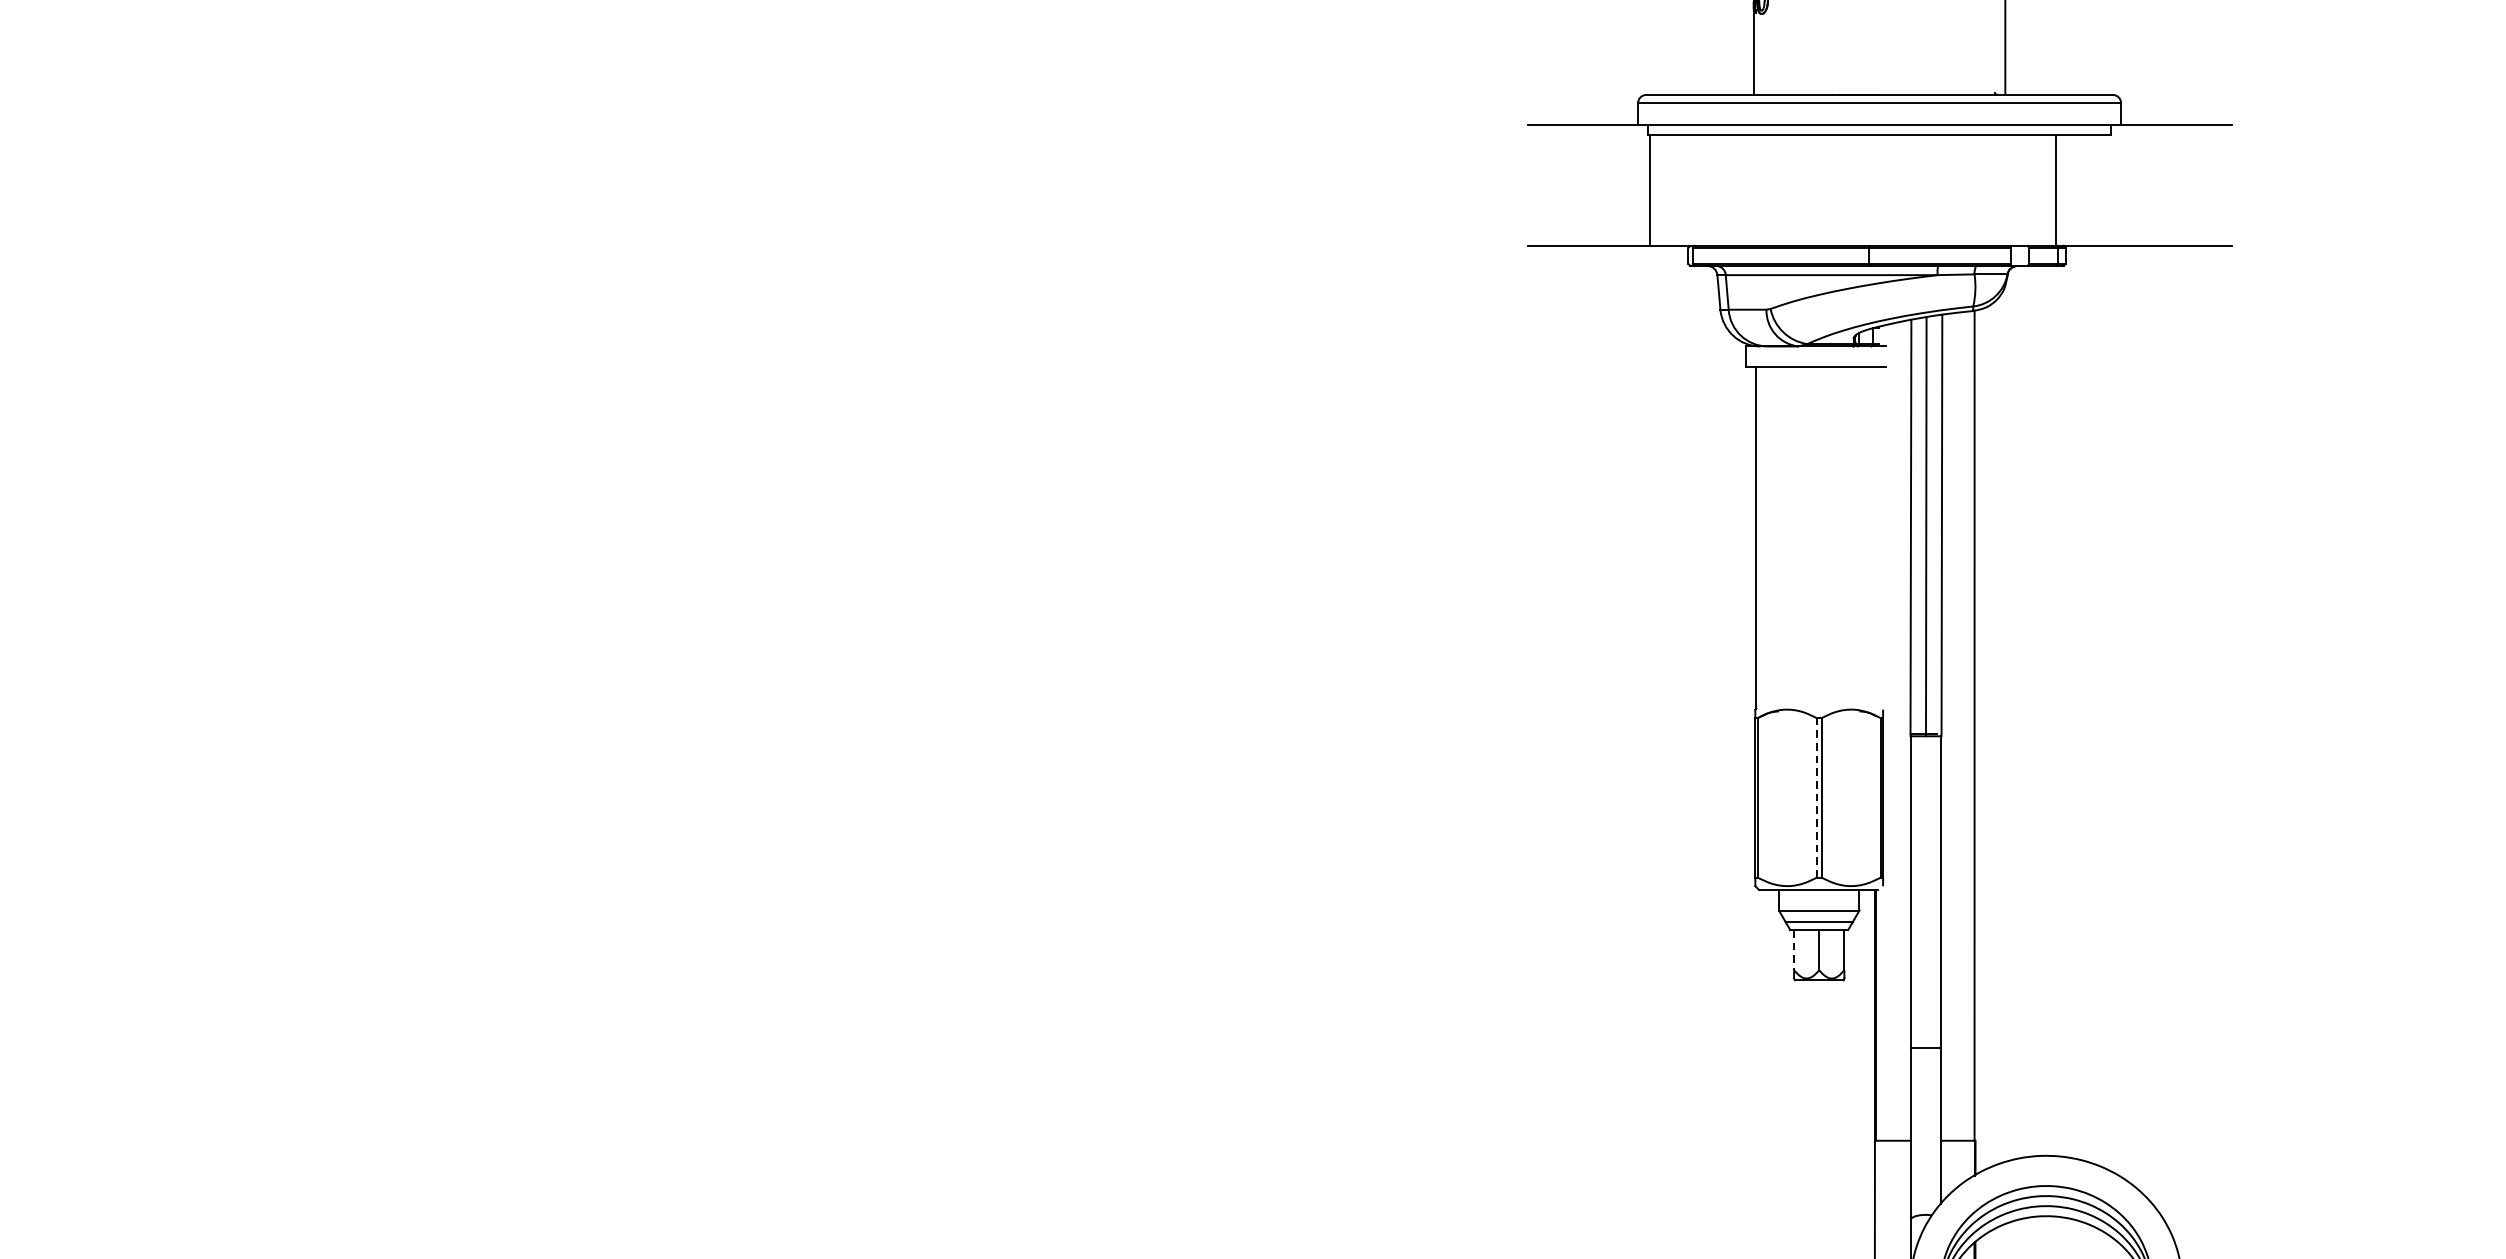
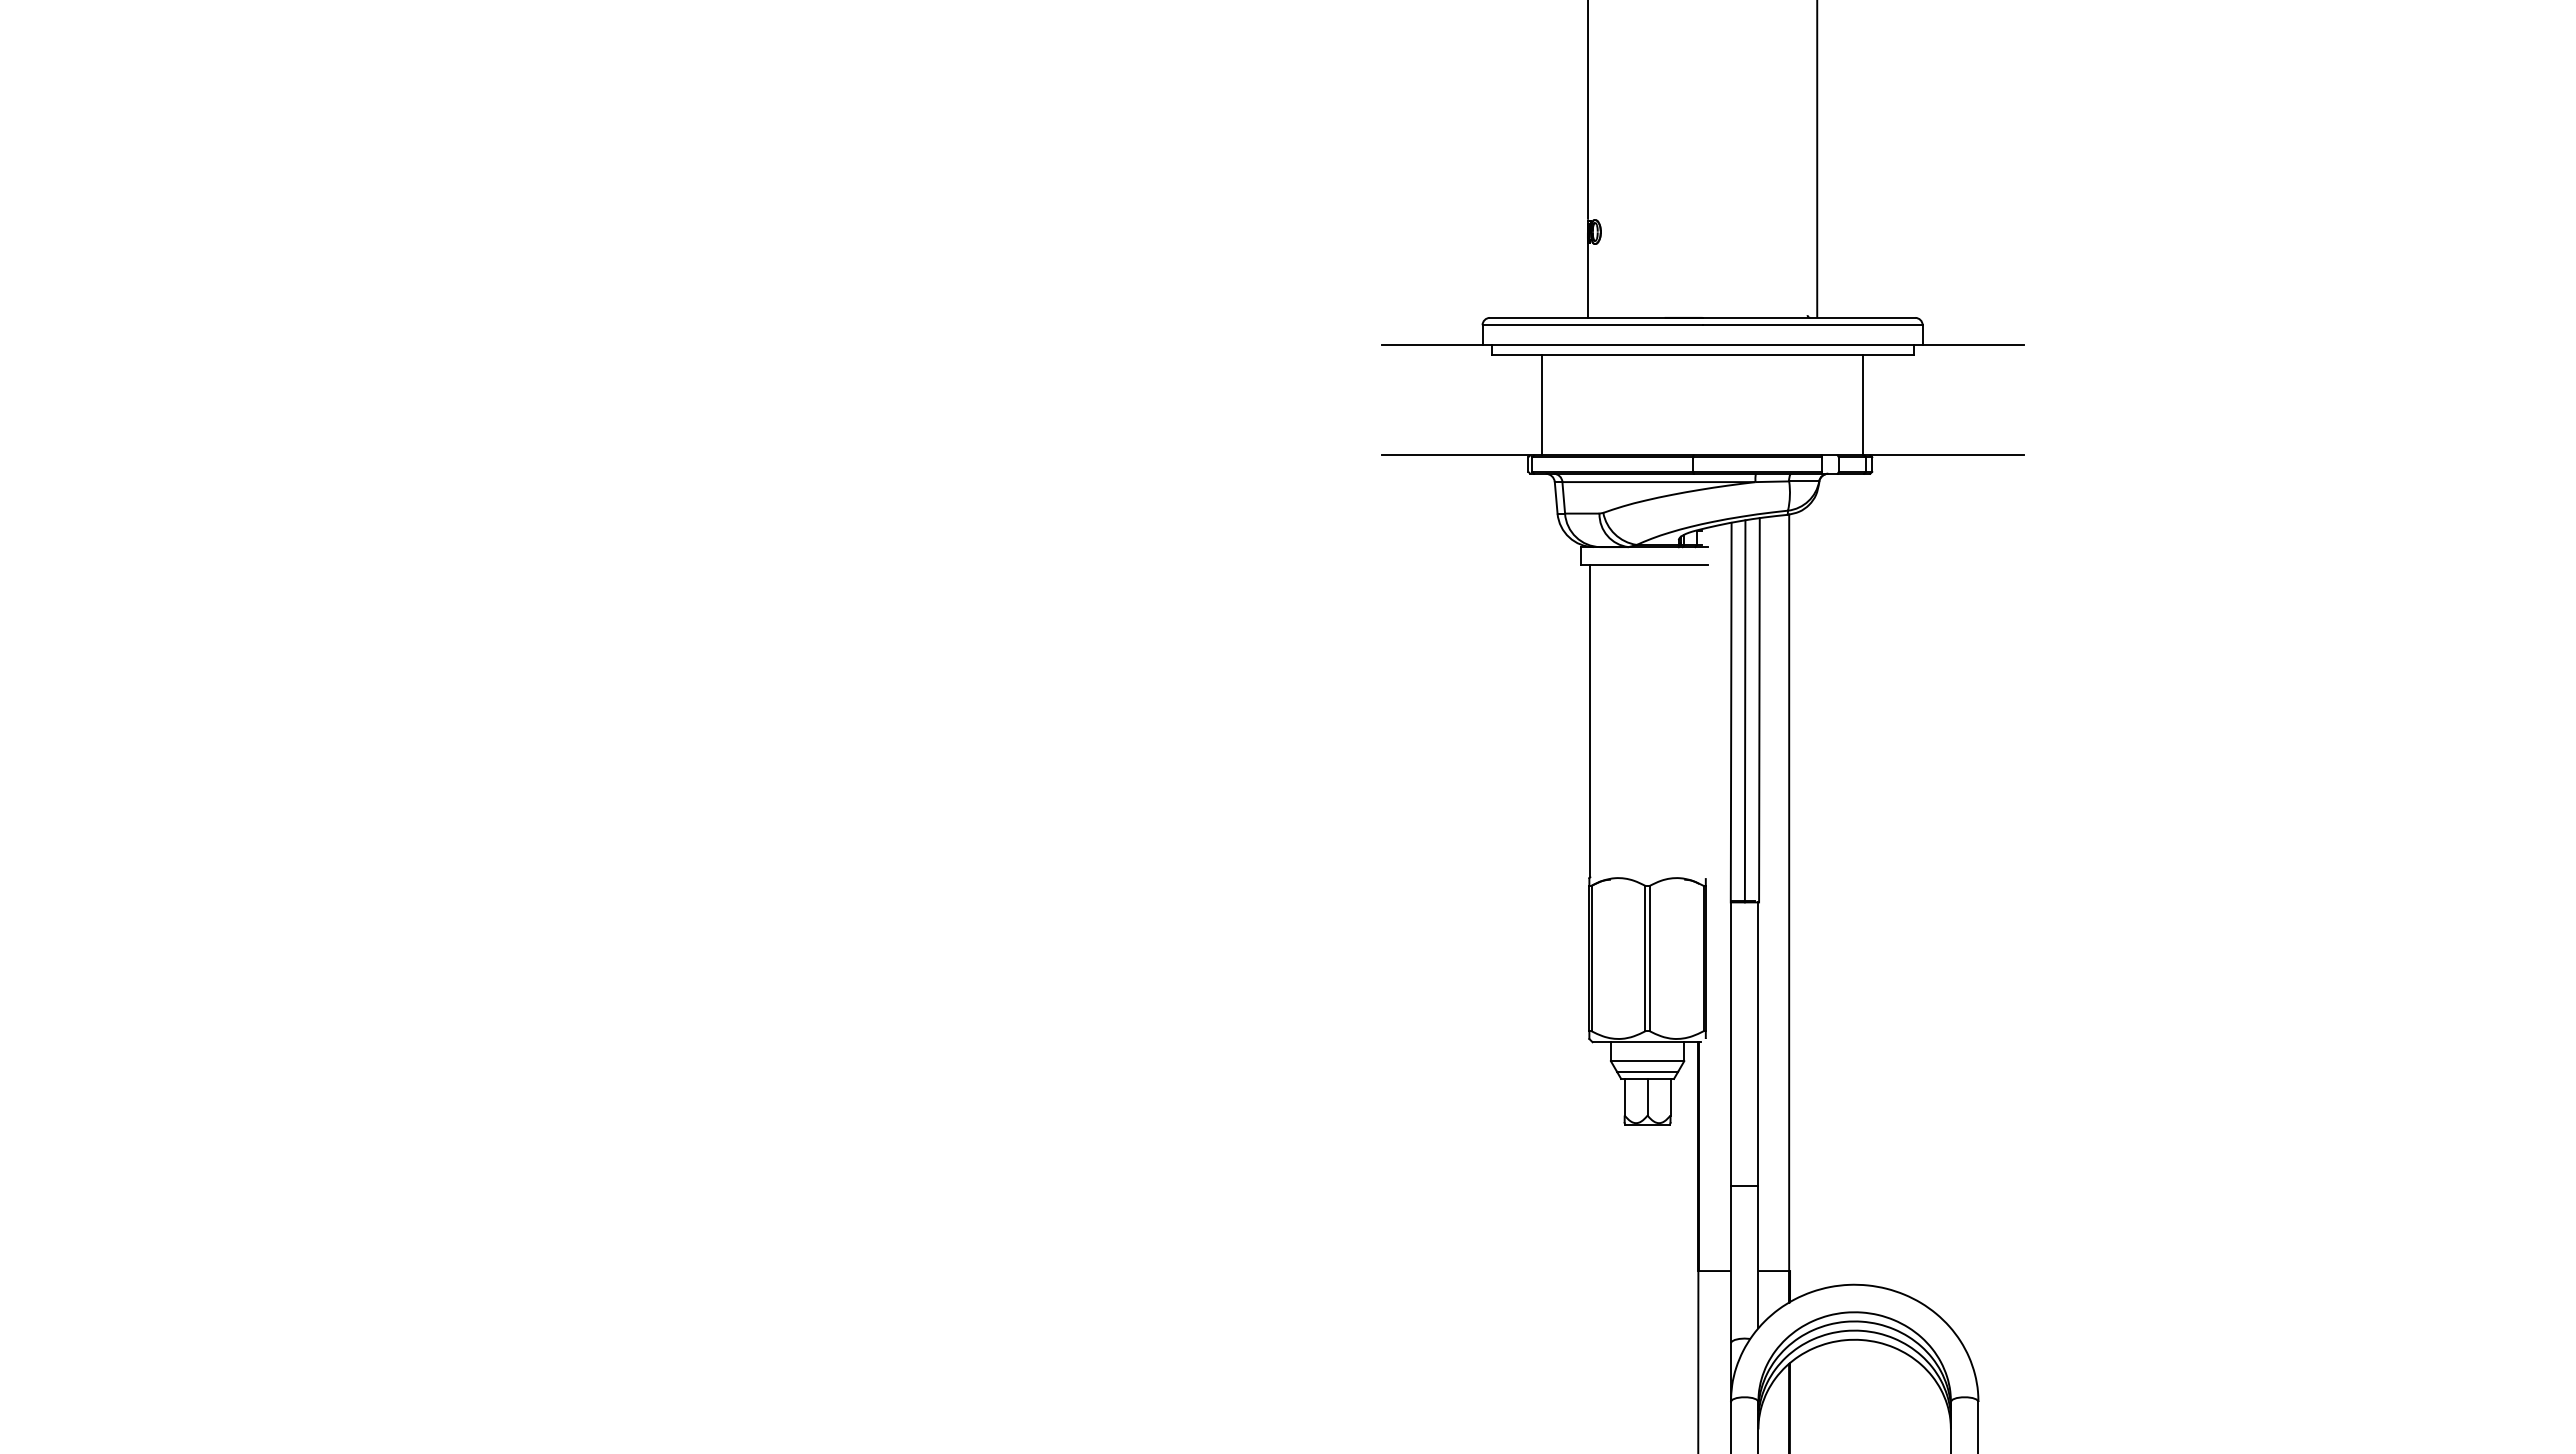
line: (1650, 189) -> (1542, 404), moved
line: (1816, 797) -> (1645, 958), dashed -> solid
line: (1793, 950) -> (1624, 1097), dashed -> solid

